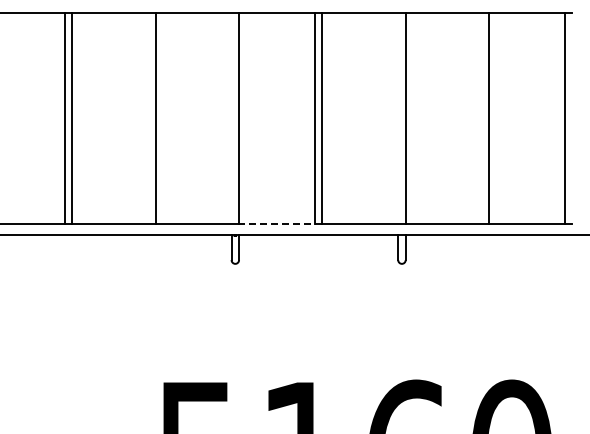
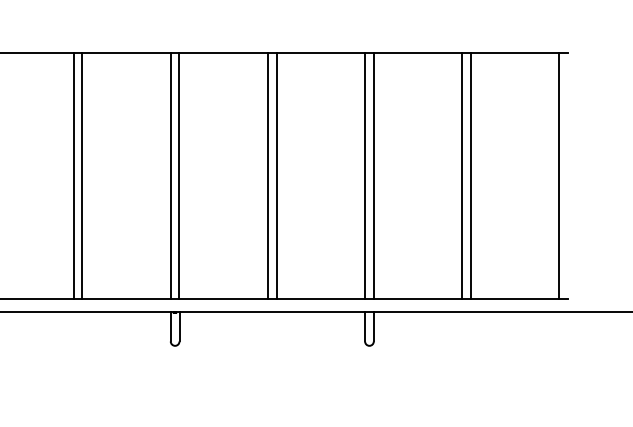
line: (148, 118) -> (73, 176), added
line: (231, 118) -> (170, 176), added
line: (398, 118) -> (365, 176), added
line: (481, 118) -> (462, 176), added
line: (280, 223) -> (227, 298), dashed -> solid

